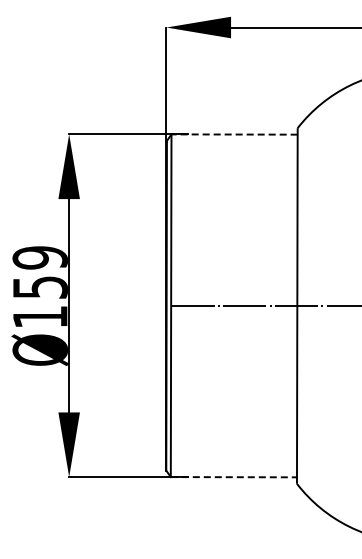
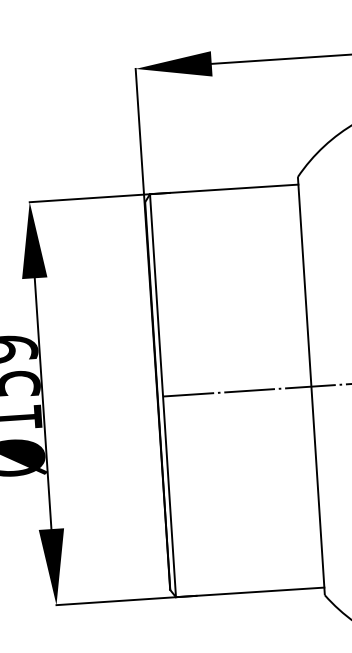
line: (234, 134) -> (224, 189), dashed -> solid
line: (234, 477) -> (250, 592), dashed -> solid

